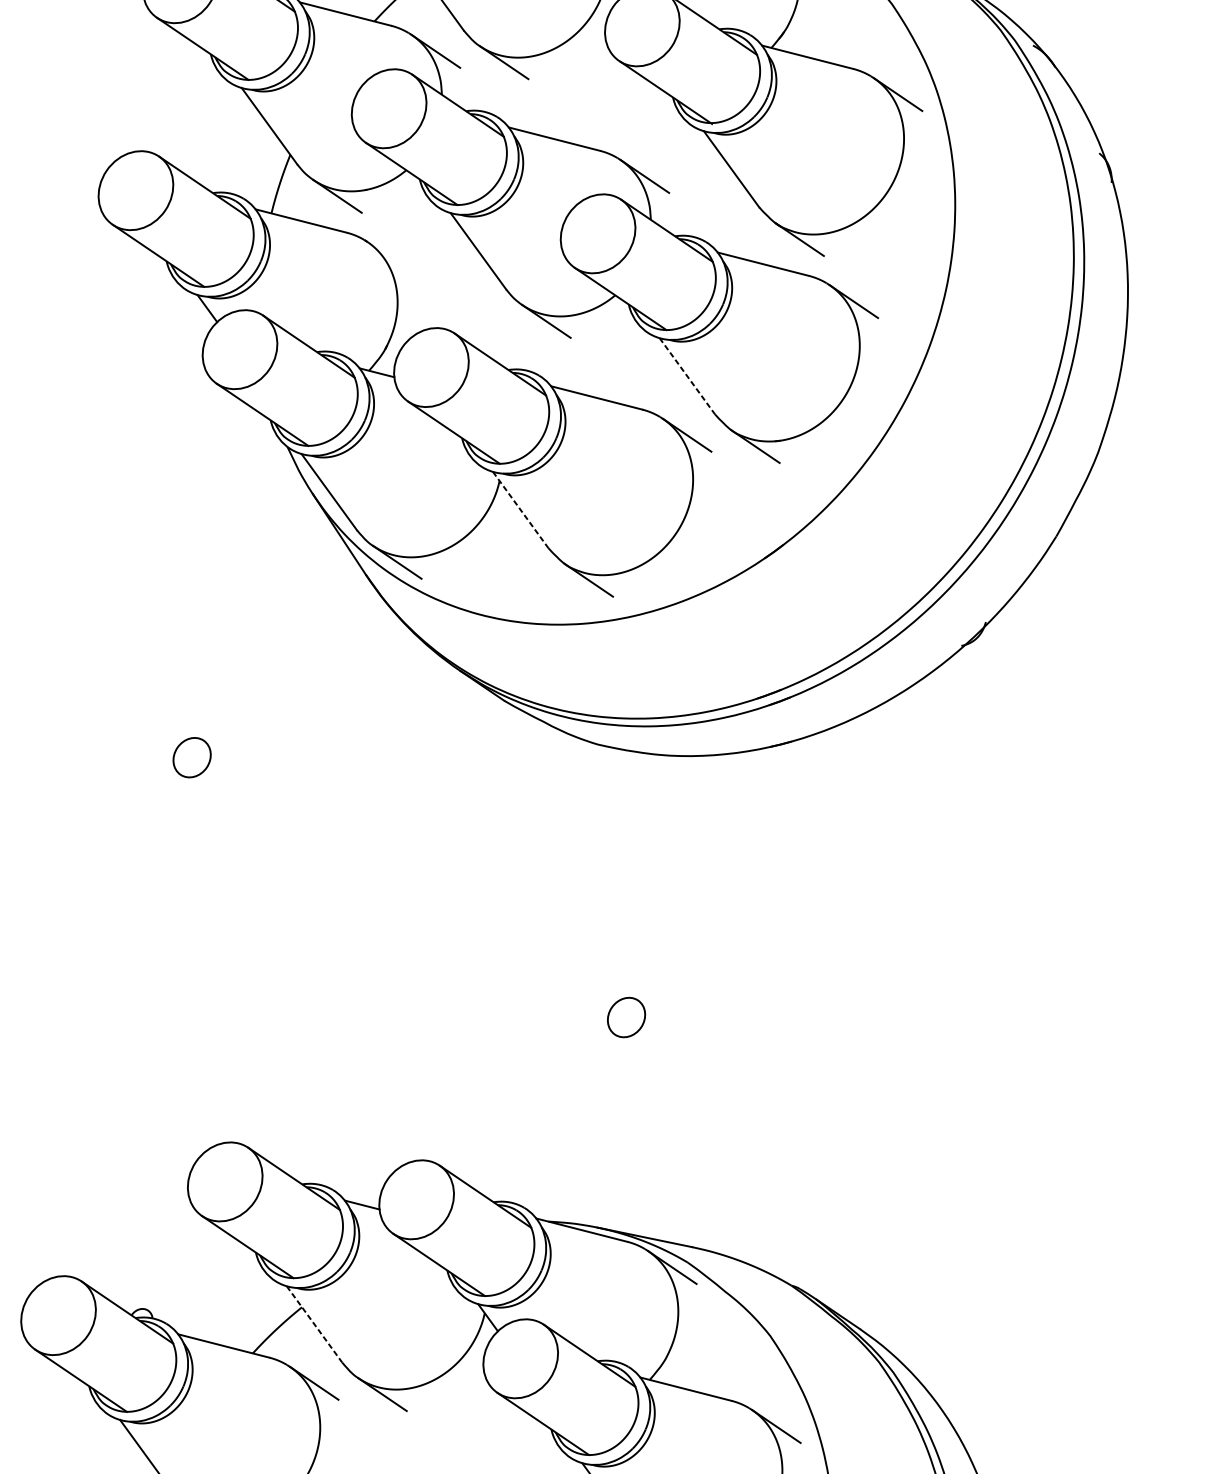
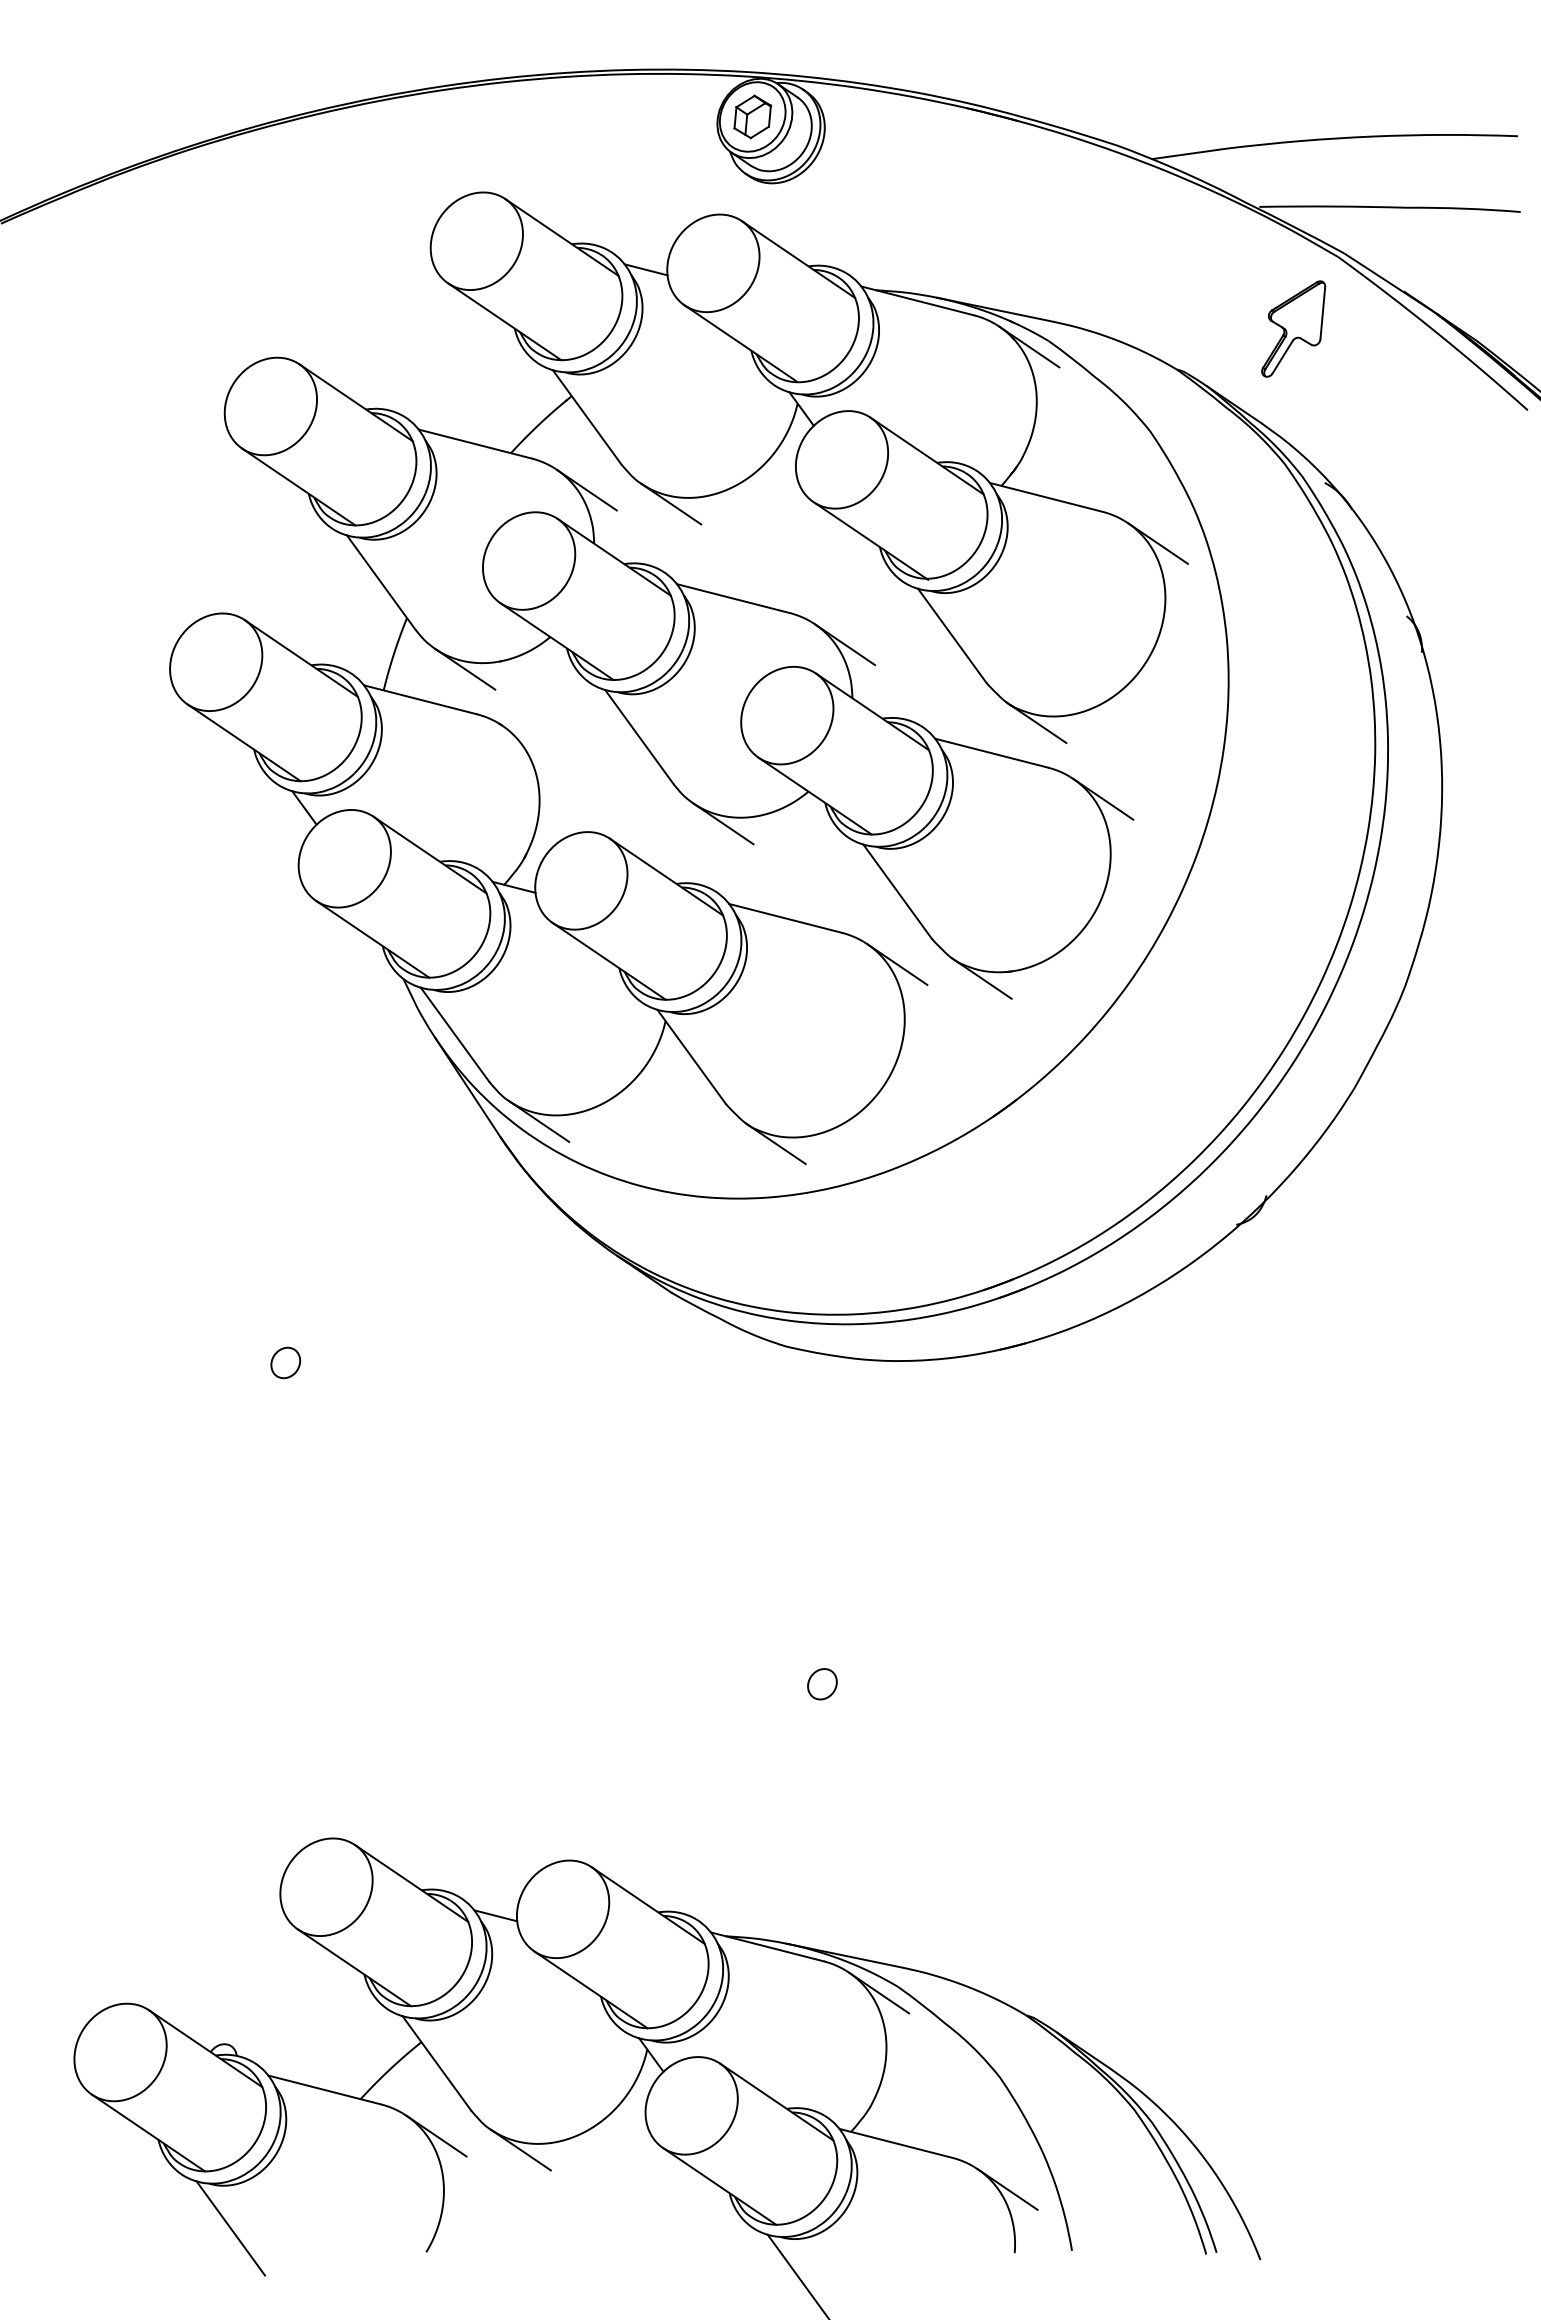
line: (687, 376) -> (897, 892), dashed -> solid
line: (520, 510) -> (691, 1057), dashed -> solid
part: (192, 757) -> (285, 1362), size x0.62
part: (626, 1017) -> (822, 1684), size x0.62
line: (315, 1324) -> (437, 2063), dashed -> solid

